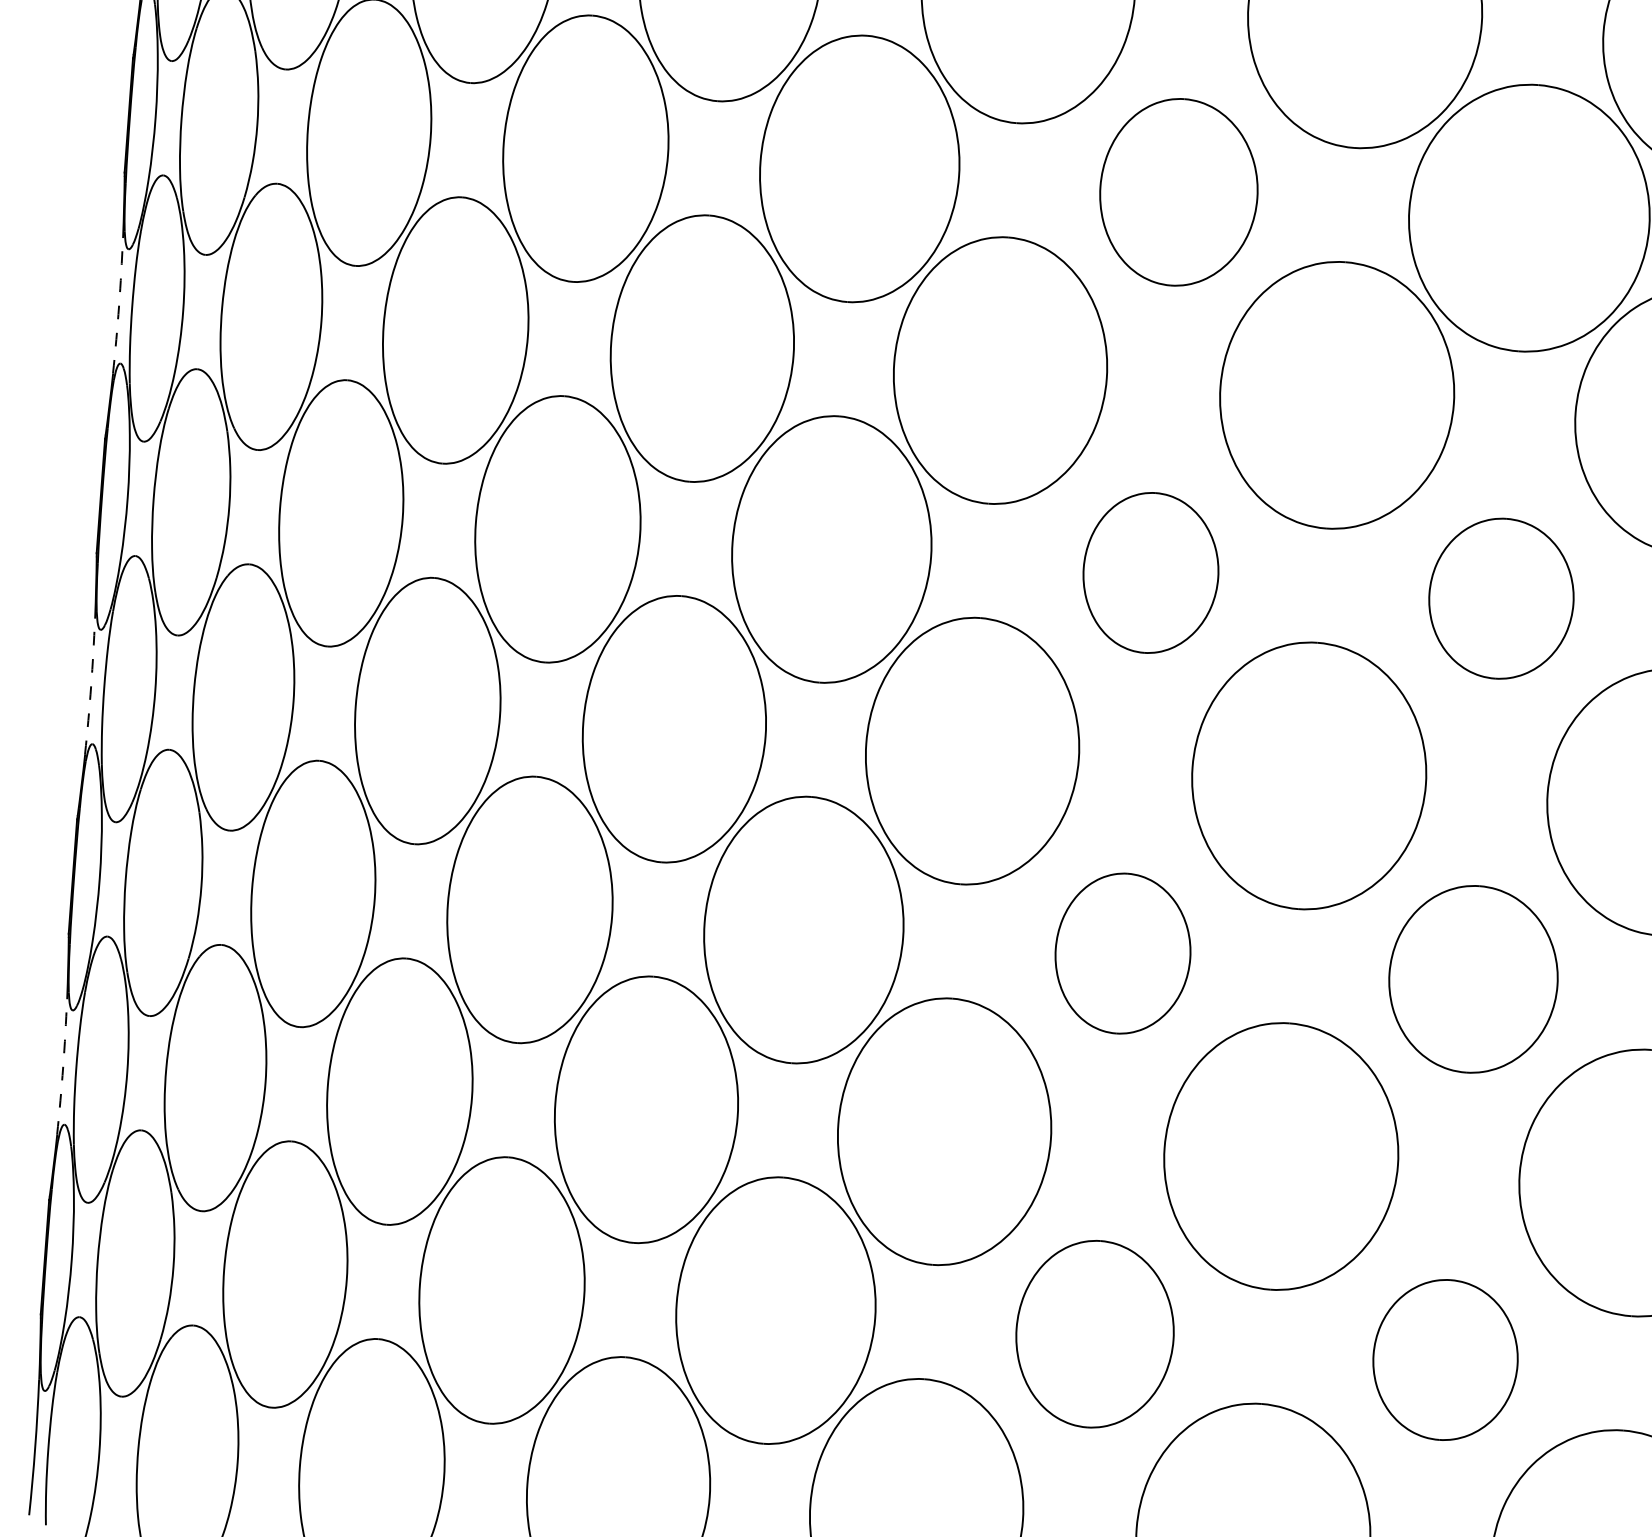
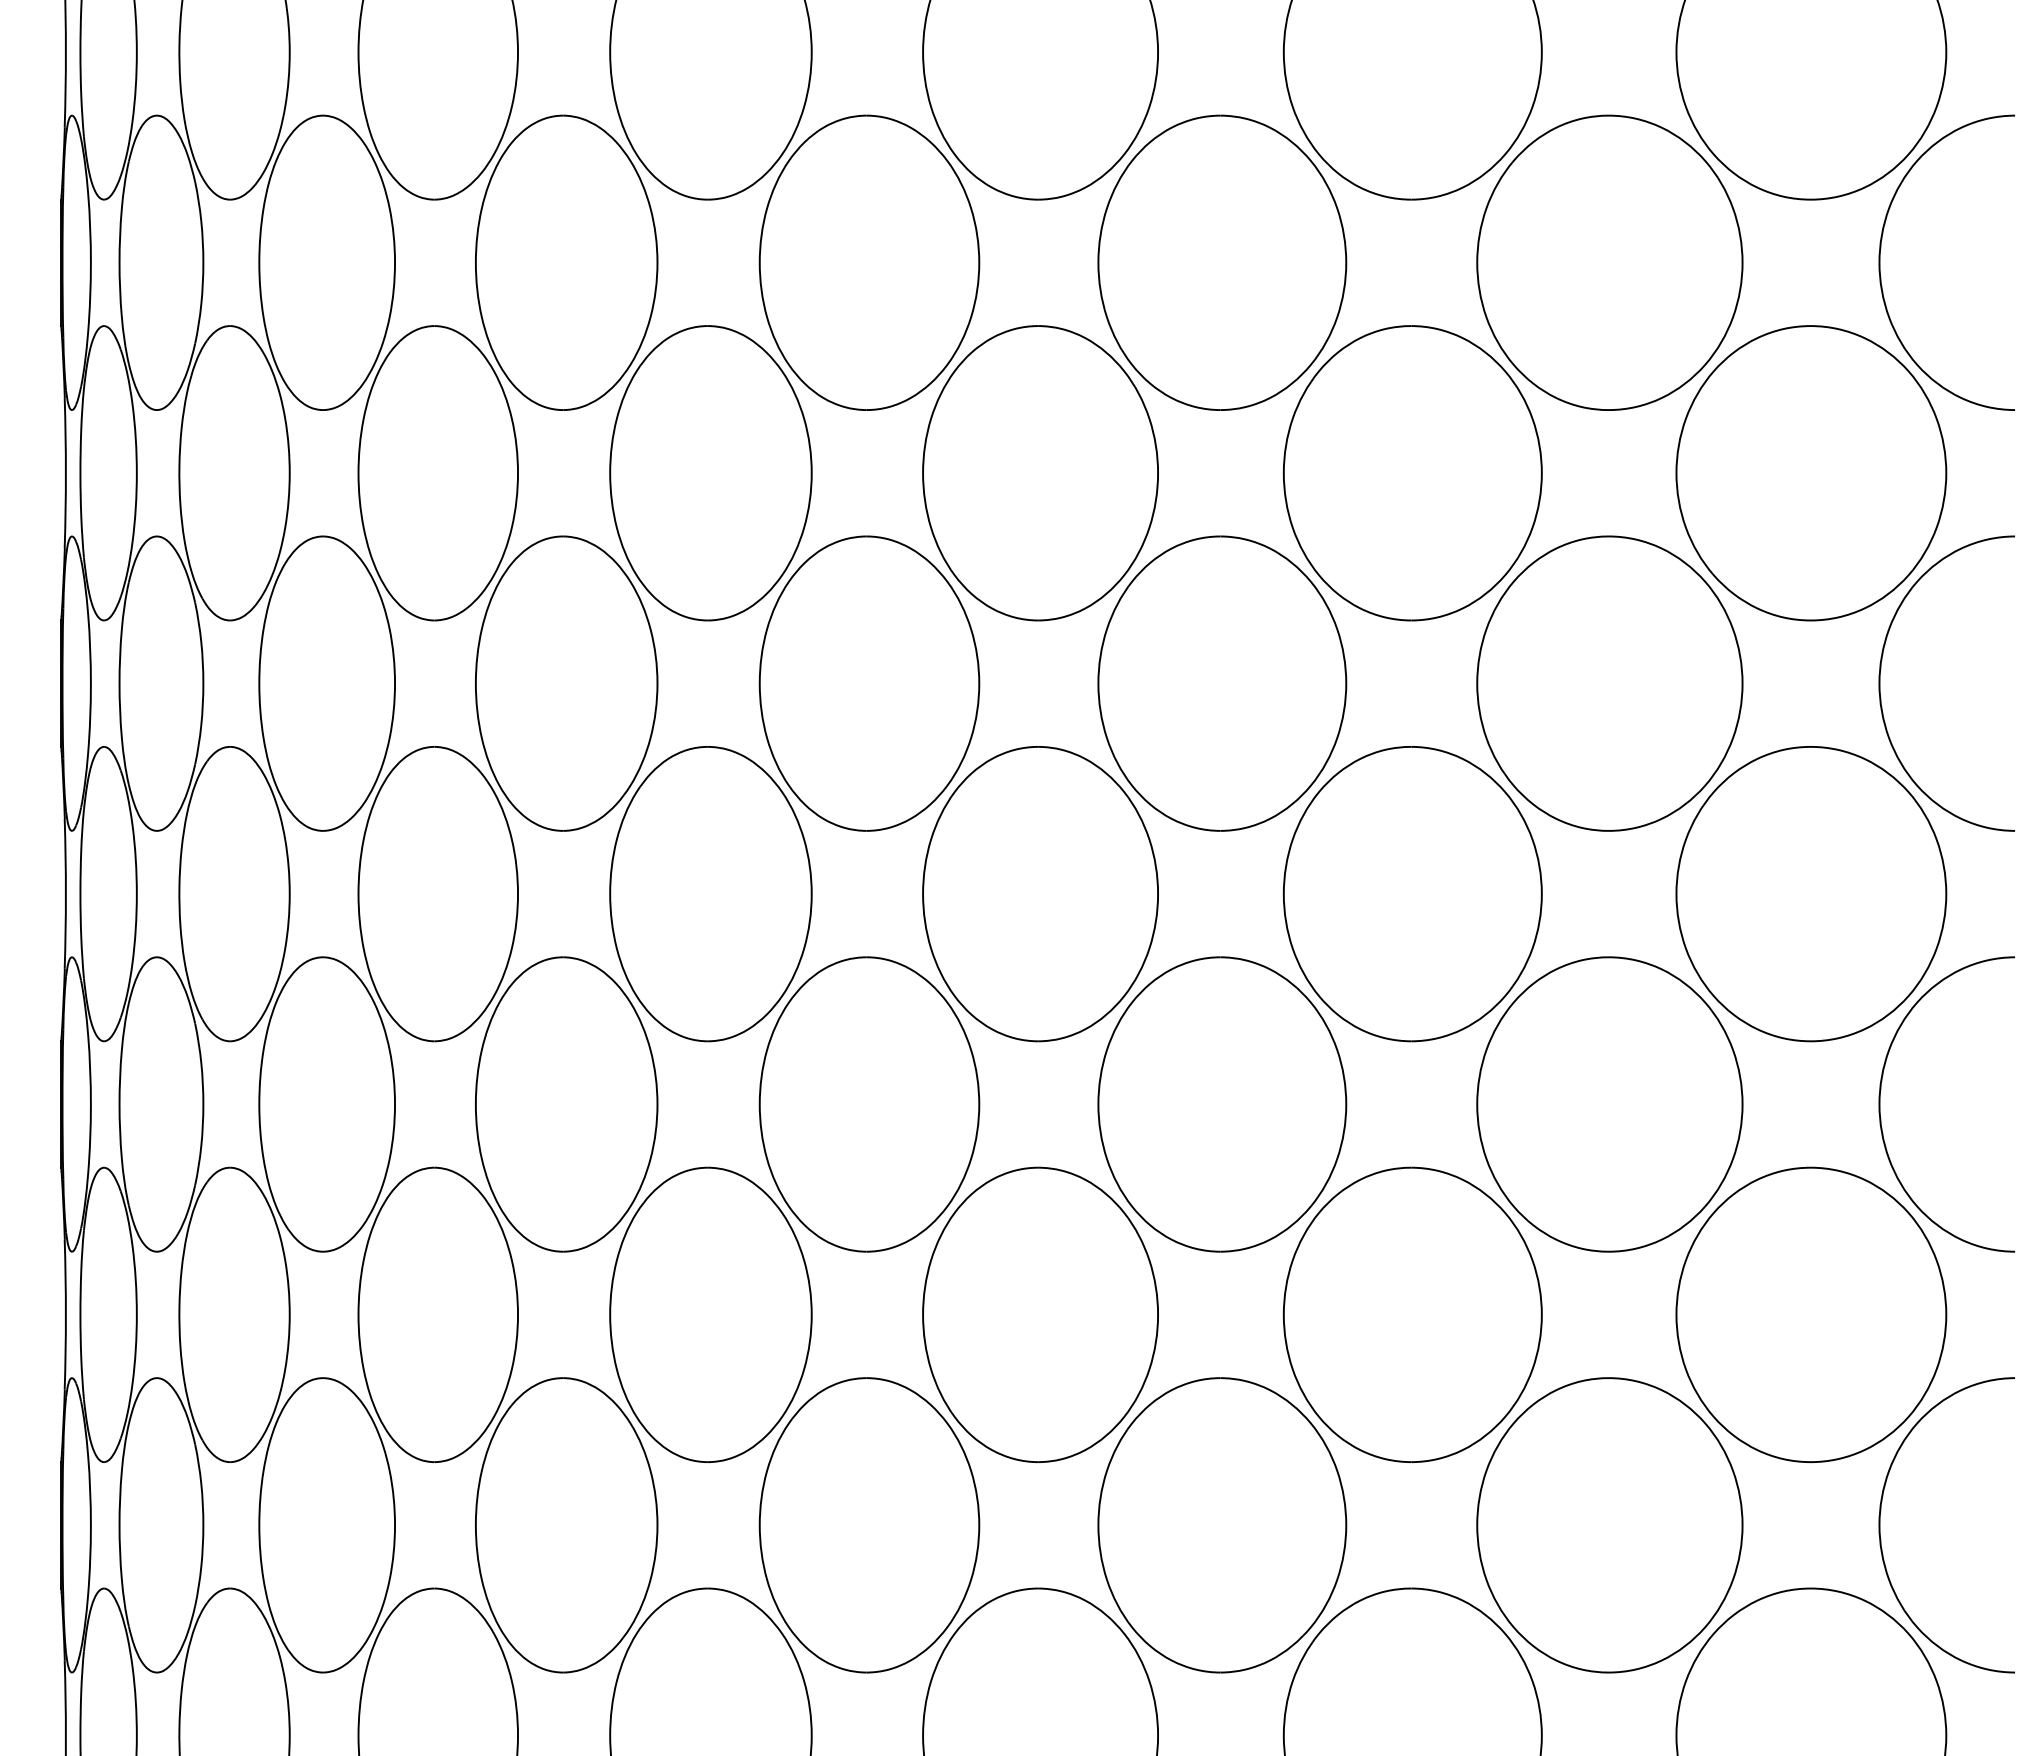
part: (1179, 192) -> (1222, 262), size x1.43
arc: (118, 306) -> (65, 473), dashed -> solid
part: (1151, 572) -> (1222, 683), size x1.67
part: (1501, 598) -> (1609, 683), size x1.67
arc: (90, 686) -> (65, 893), dashed -> solid
part: (1123, 953) -> (1222, 1104), size x1.67
part: (1473, 979) -> (1609, 1104), size x1.43
arc: (62, 1066) -> (65, 1314), dashed -> solid
part: (1095, 1334) -> (1222, 1525), size x1.43
part: (1445, 1360) -> (1609, 1525), size x1.67

